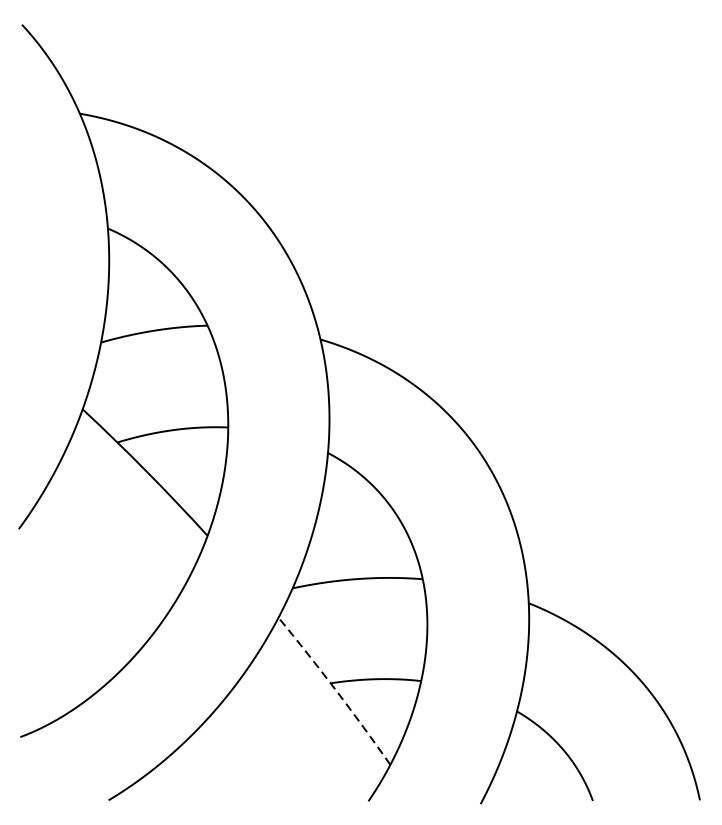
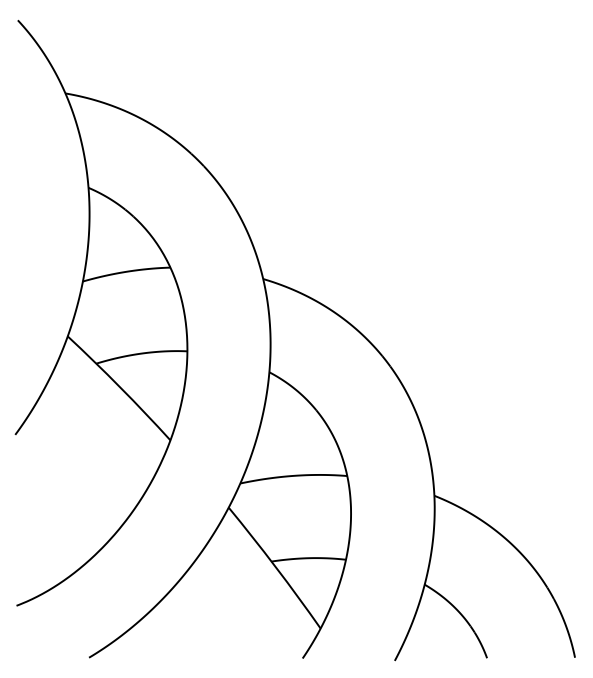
arc: (335, 690) -> (275, 567), dashed -> solid

